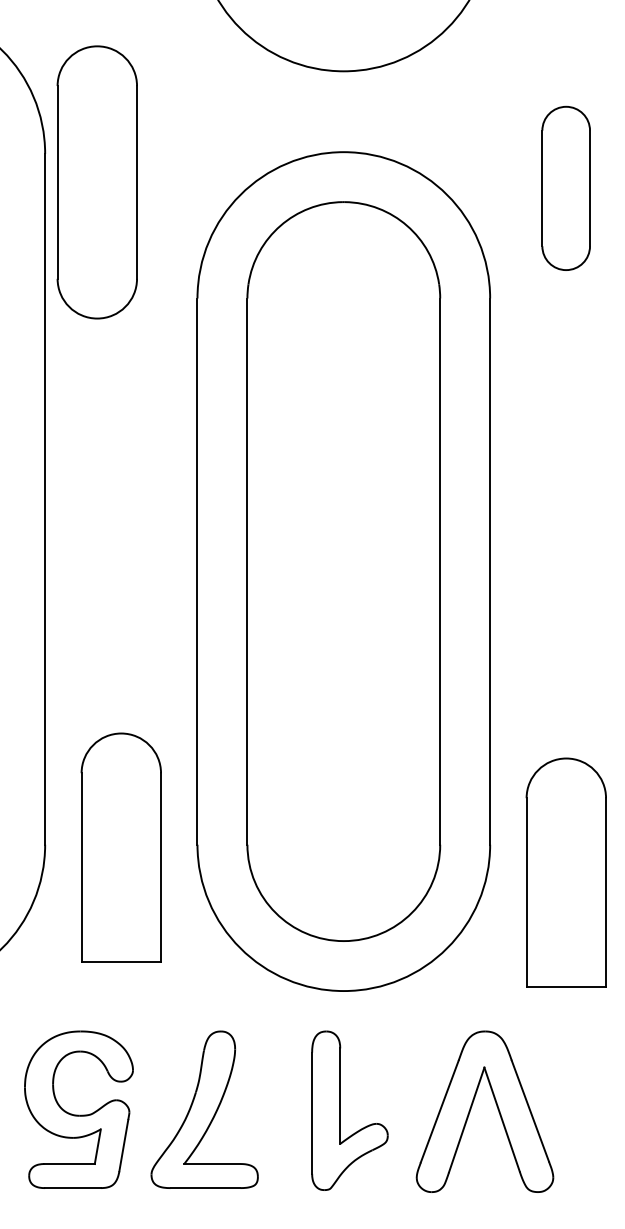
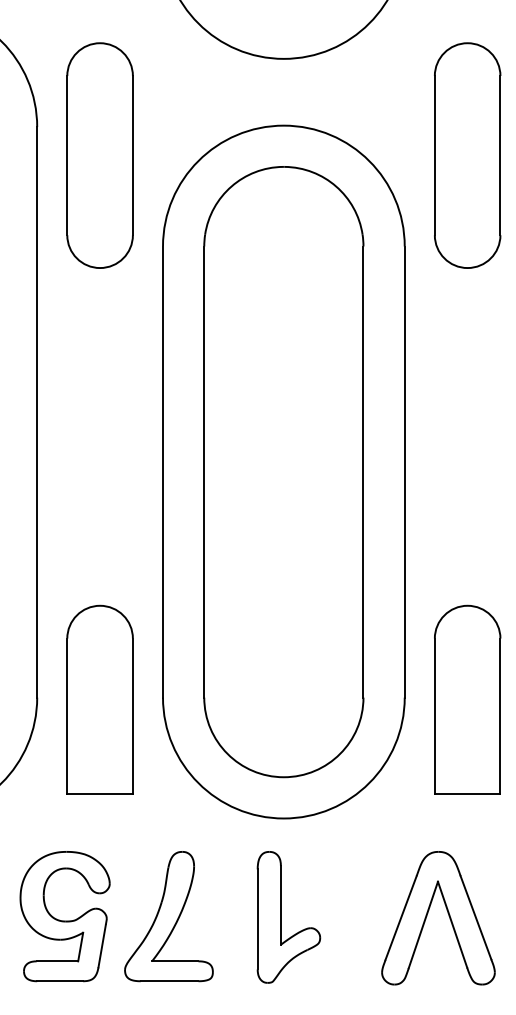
part: (96, 182) -> (99, 155), moved
part: (565, 188) -> (466, 155), size x1.67
part: (565, 872) -> (466, 699), moved
part: (472, 1106) -> (428, 913), moved

